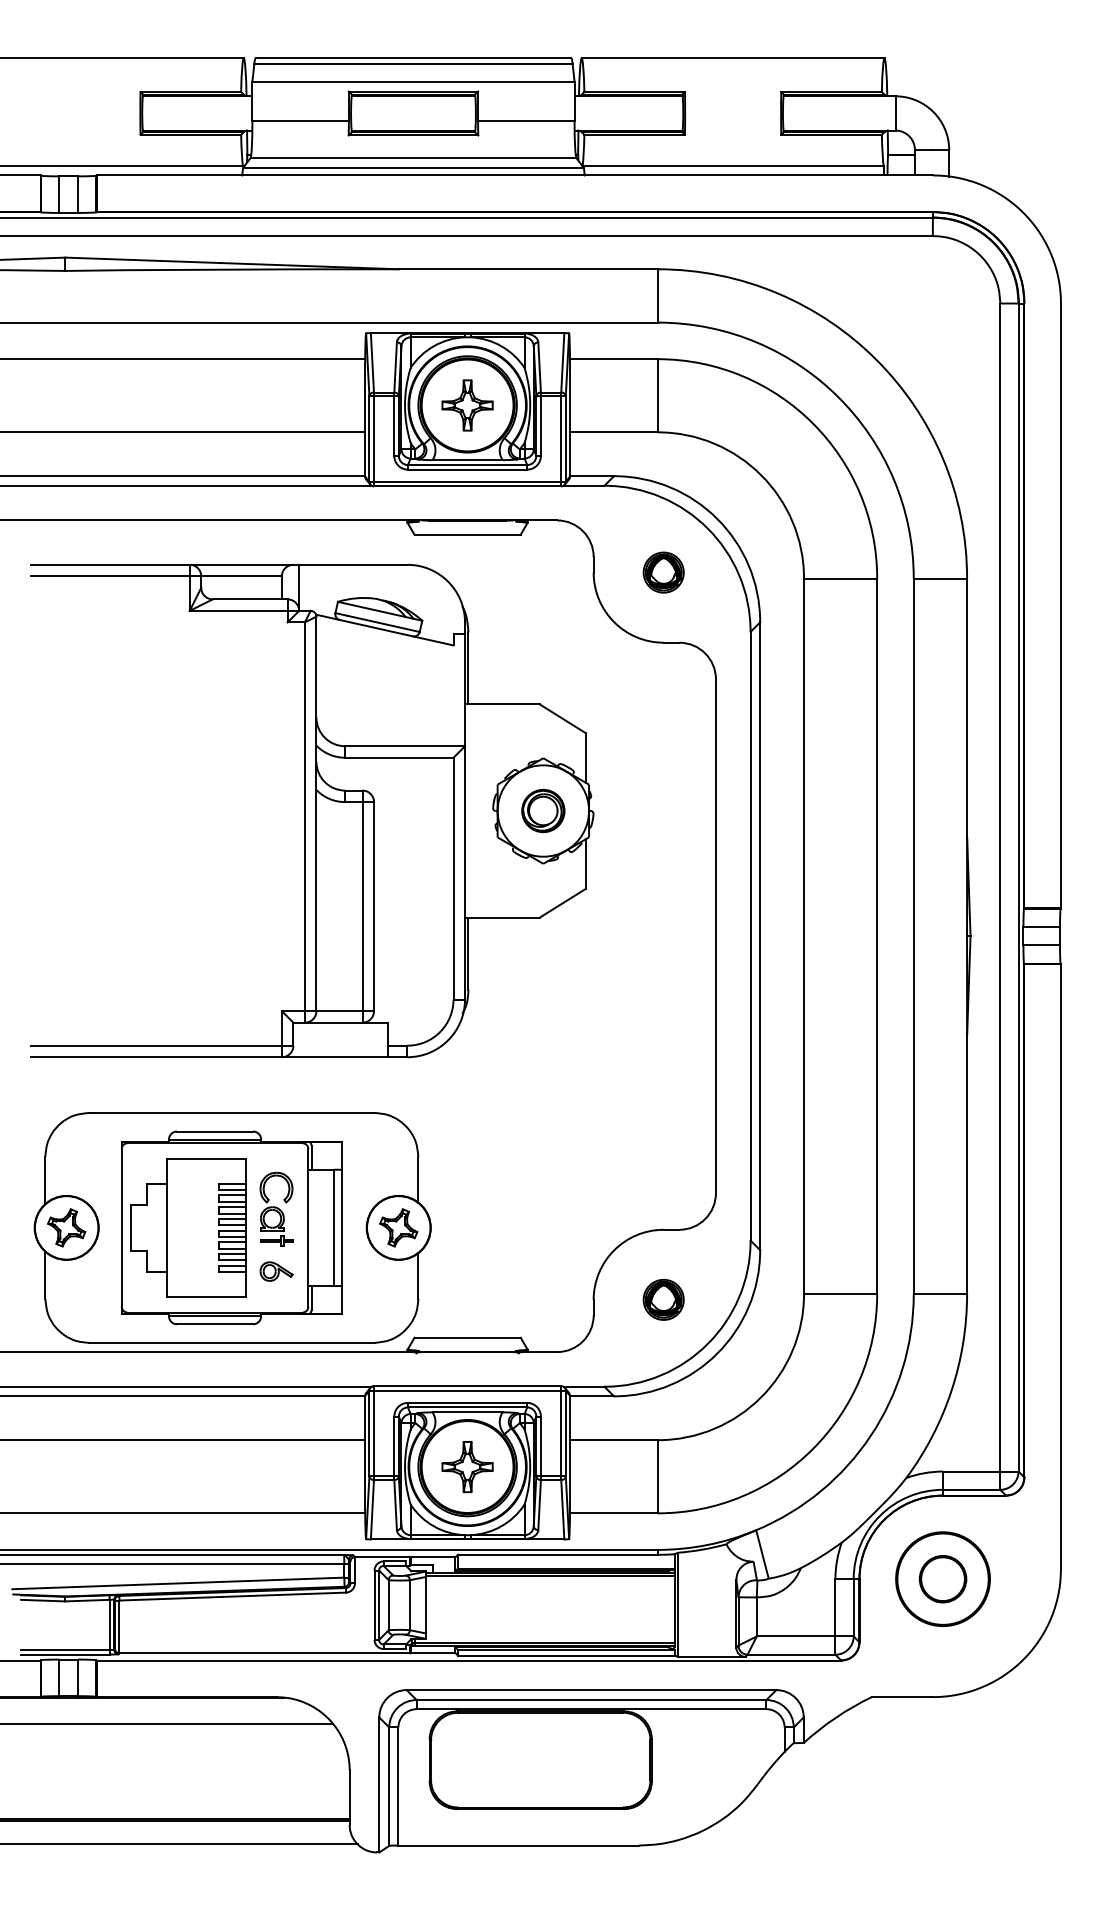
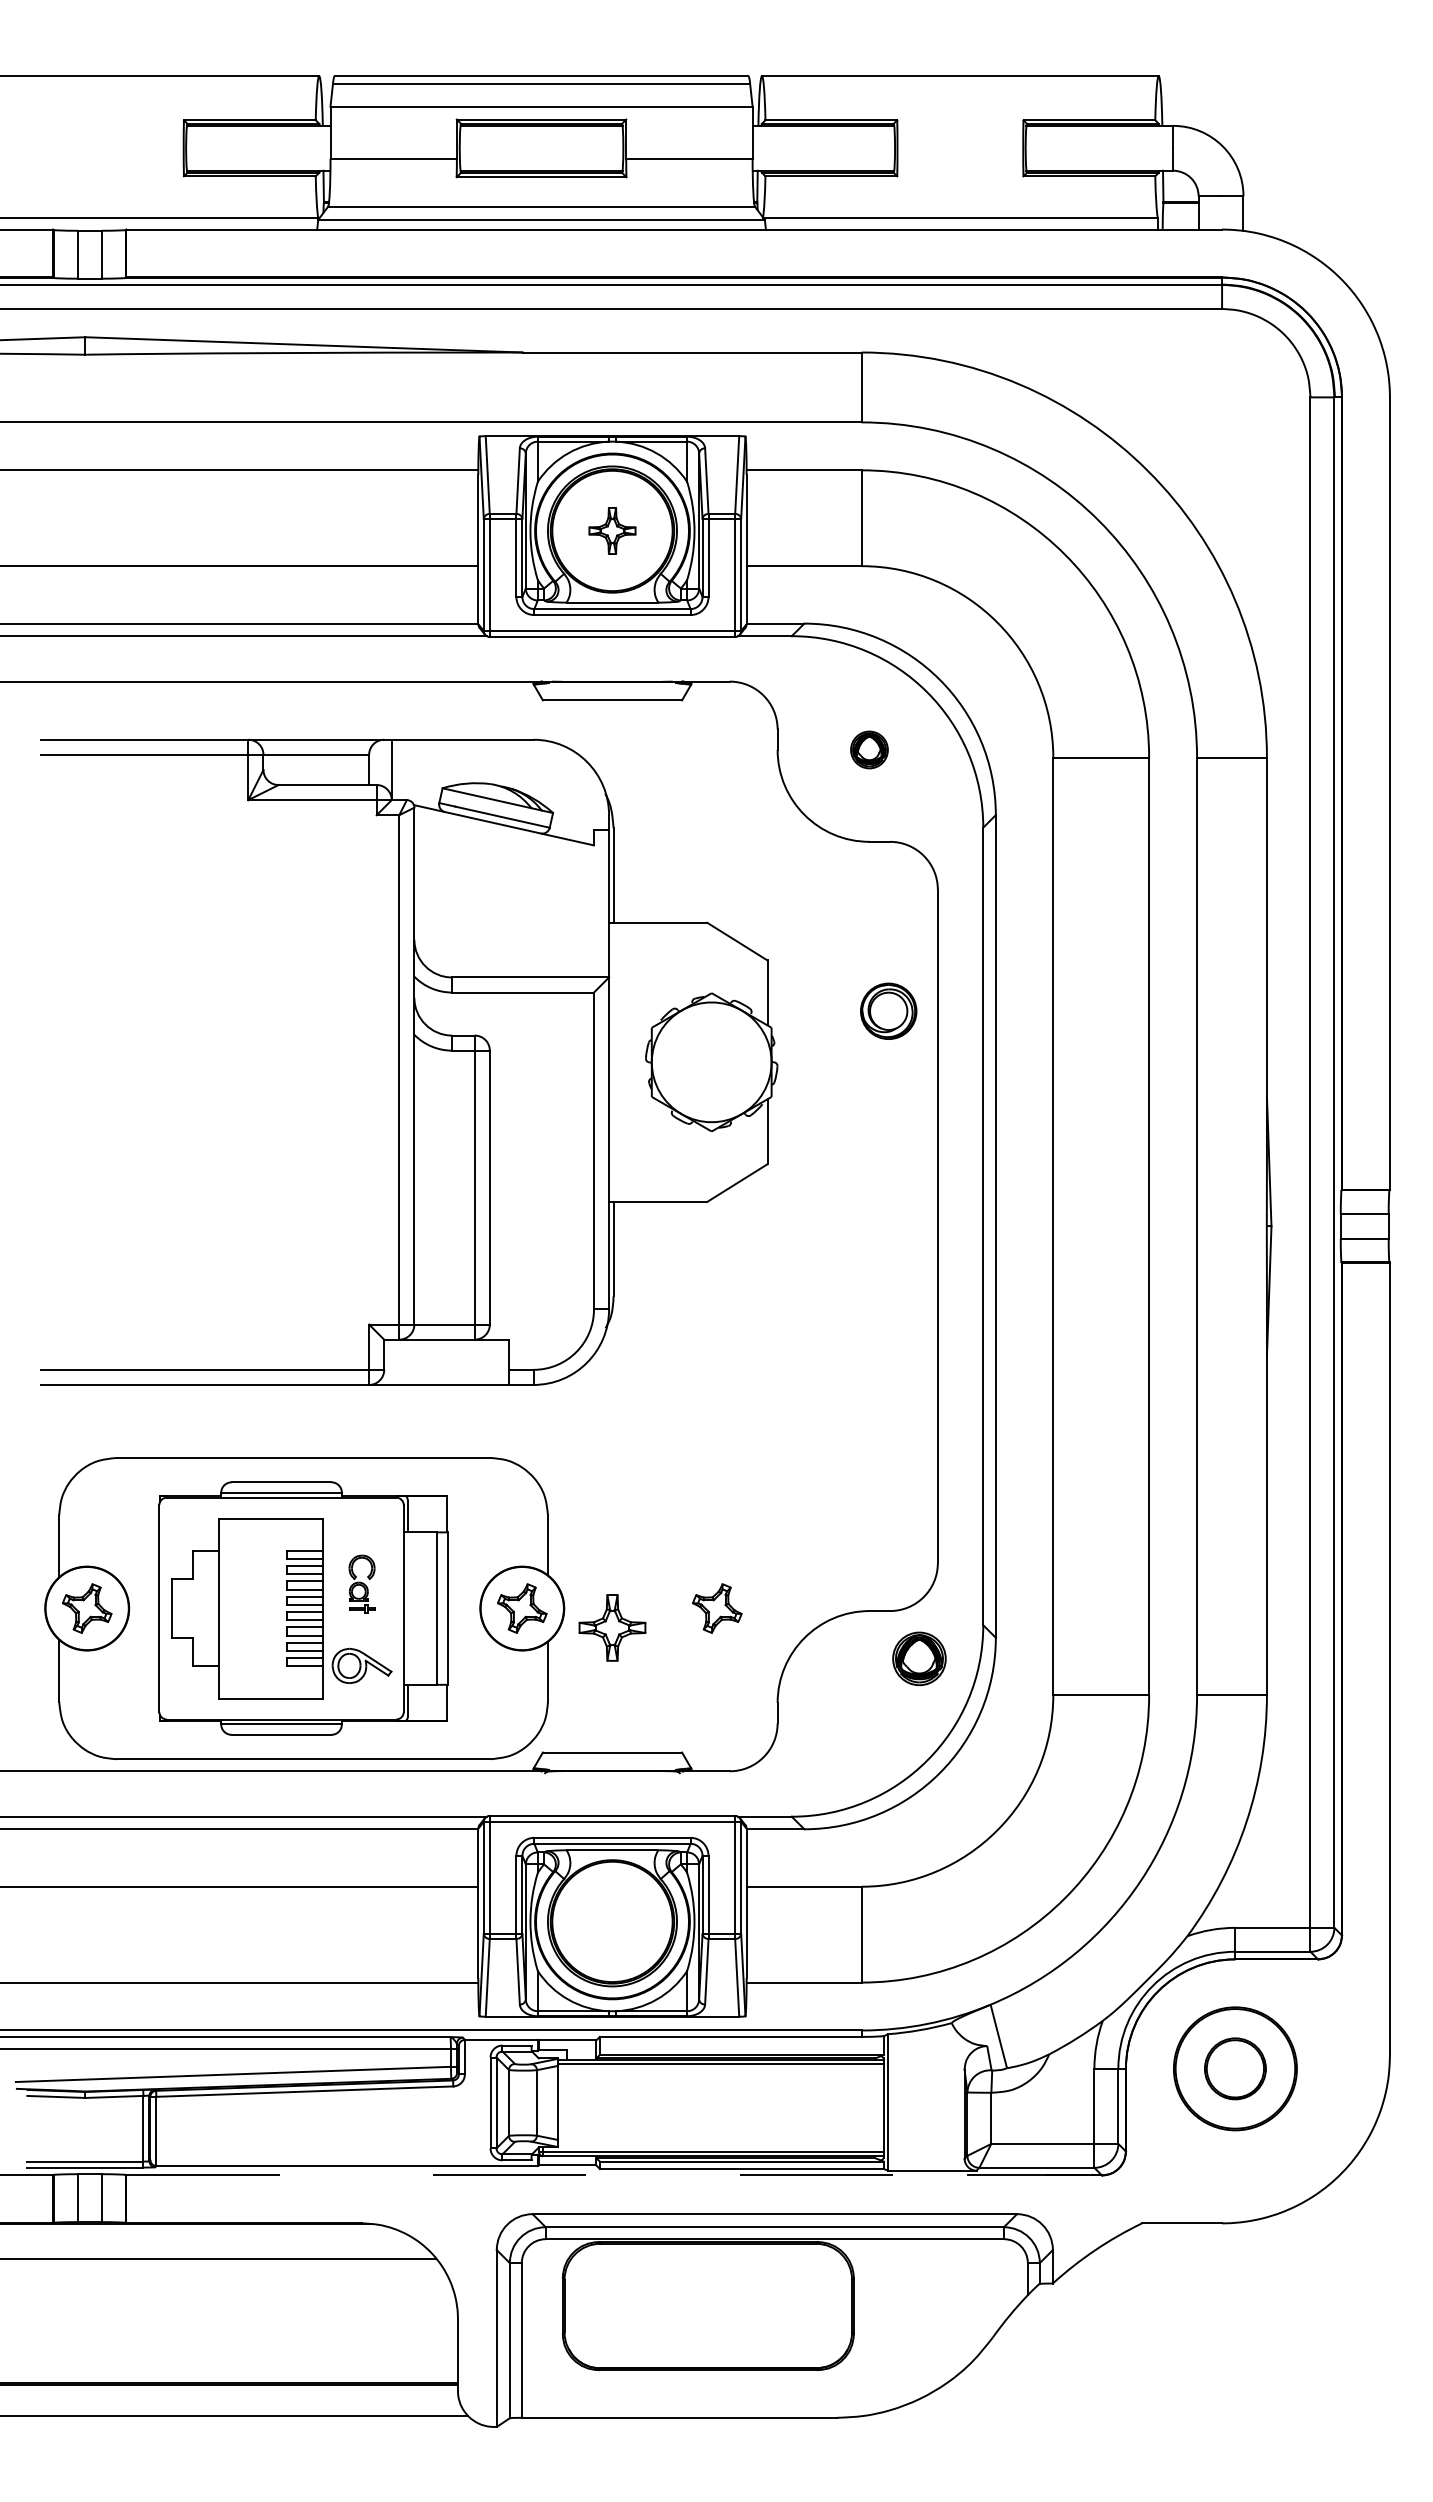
part: (467, 405) -> (612, 530), size x0.7
part: (663, 572) -> (869, 749), size x0.7
part: (543, 810) -> (888, 1010), moved
part: (276, 1209) -> (361, 1584), size x0.6
part: (547, 1227) -> (717, 1608), added
part: (276, 1271) -> (362, 1665), size x1.4
part: (663, 1299) -> (919, 1658), moved
part: (467, 1466) -> (612, 1627), moved
line: (469, 1660) -> (614, 2175), solid -> dashed

